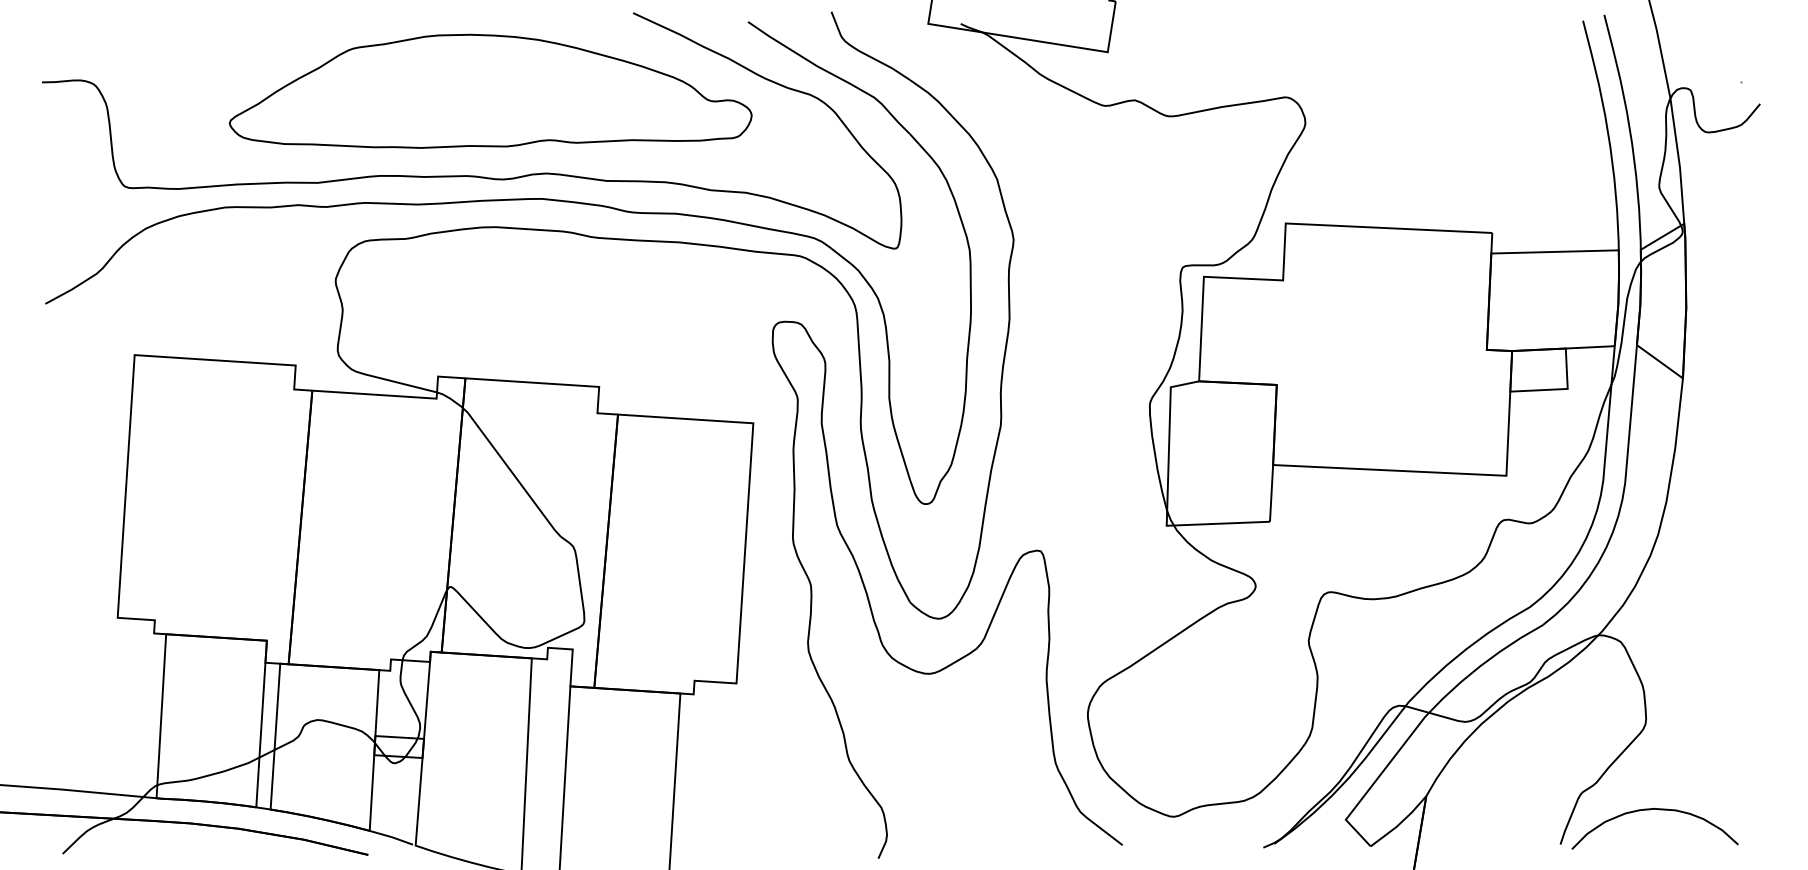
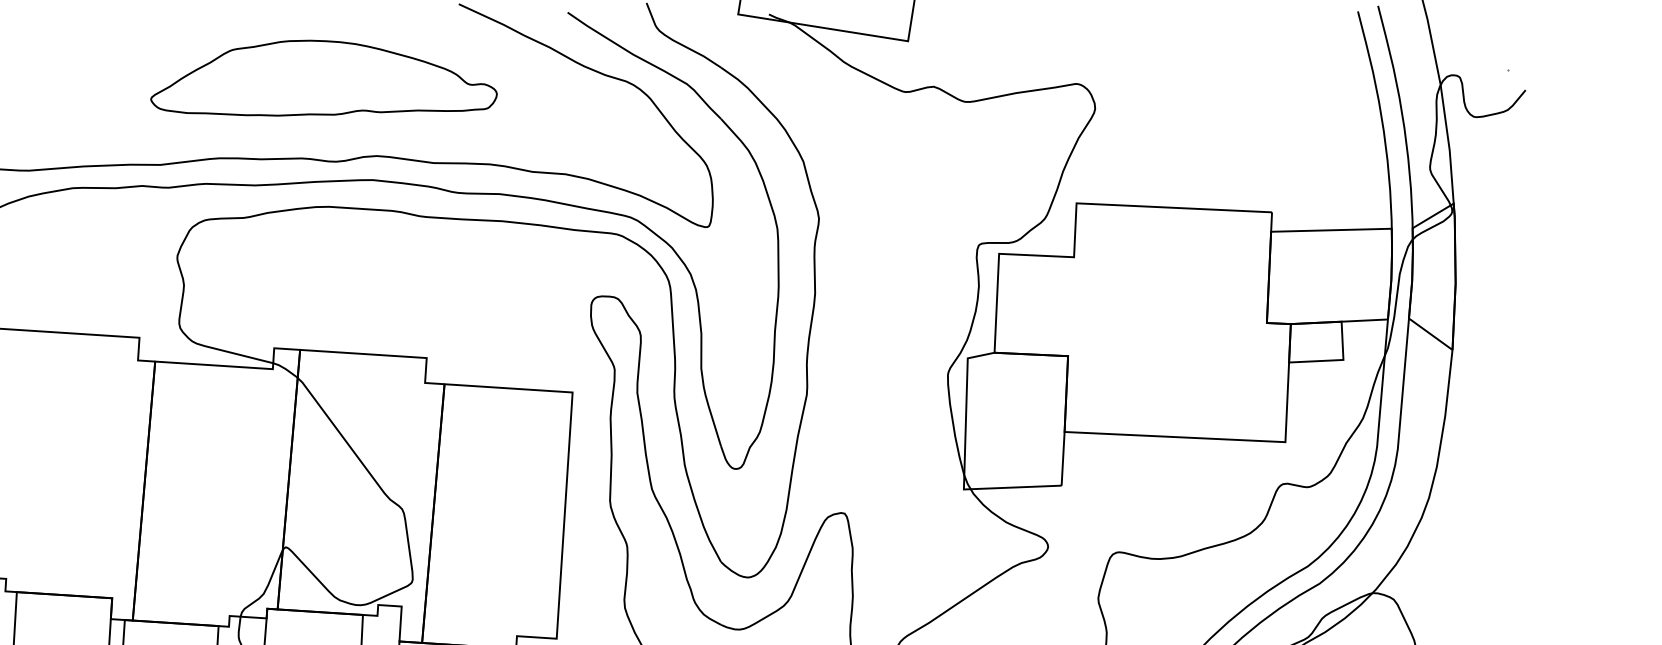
part: (490, 90) -> (323, 77), size x0.7

